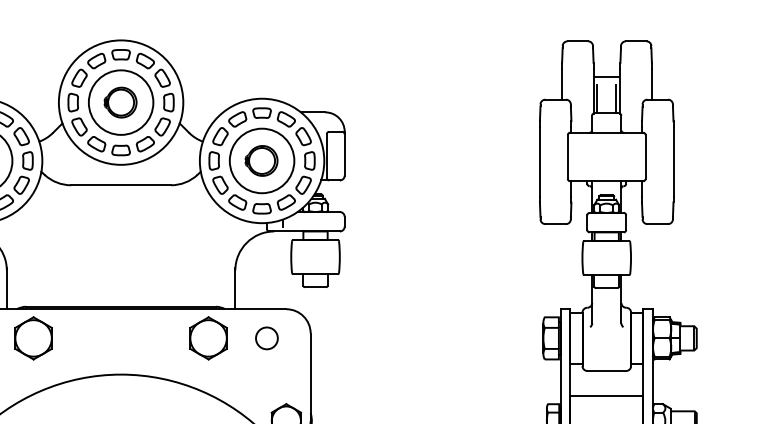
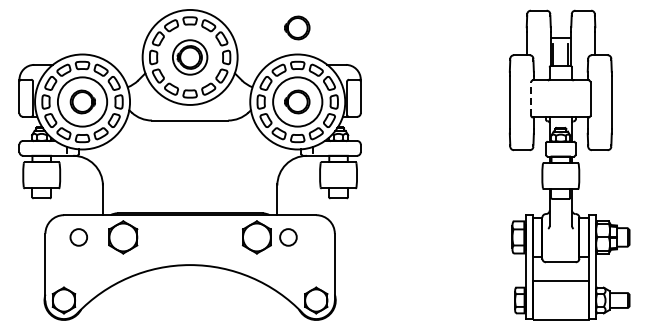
part: (261, 63) -> (297, 27), added
circle: (120, 102) -> (189, 57), size x0.7
line: (568, 156) -> (531, 98), solid -> dashed
circle: (266, 338) -> (288, 237), moved

